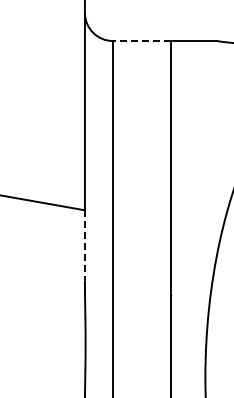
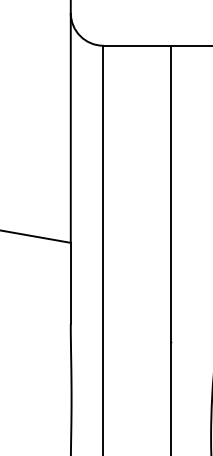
line: (141, 41) -> (136, 46), dashed -> solid
line: (84, 245) -> (70, 283), dashed -> solid

